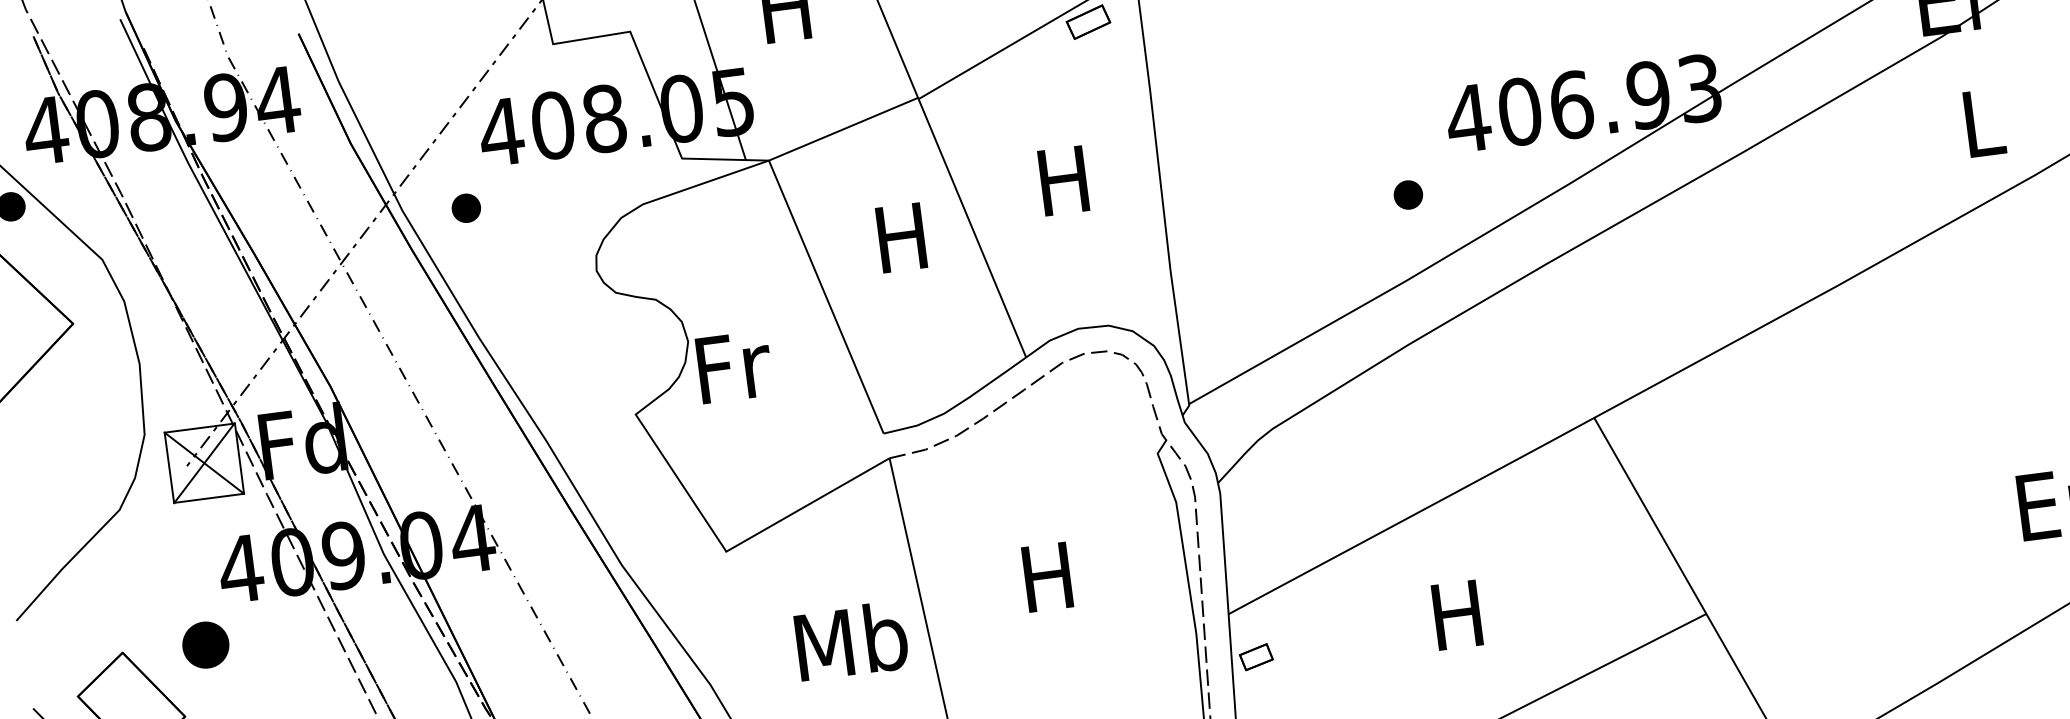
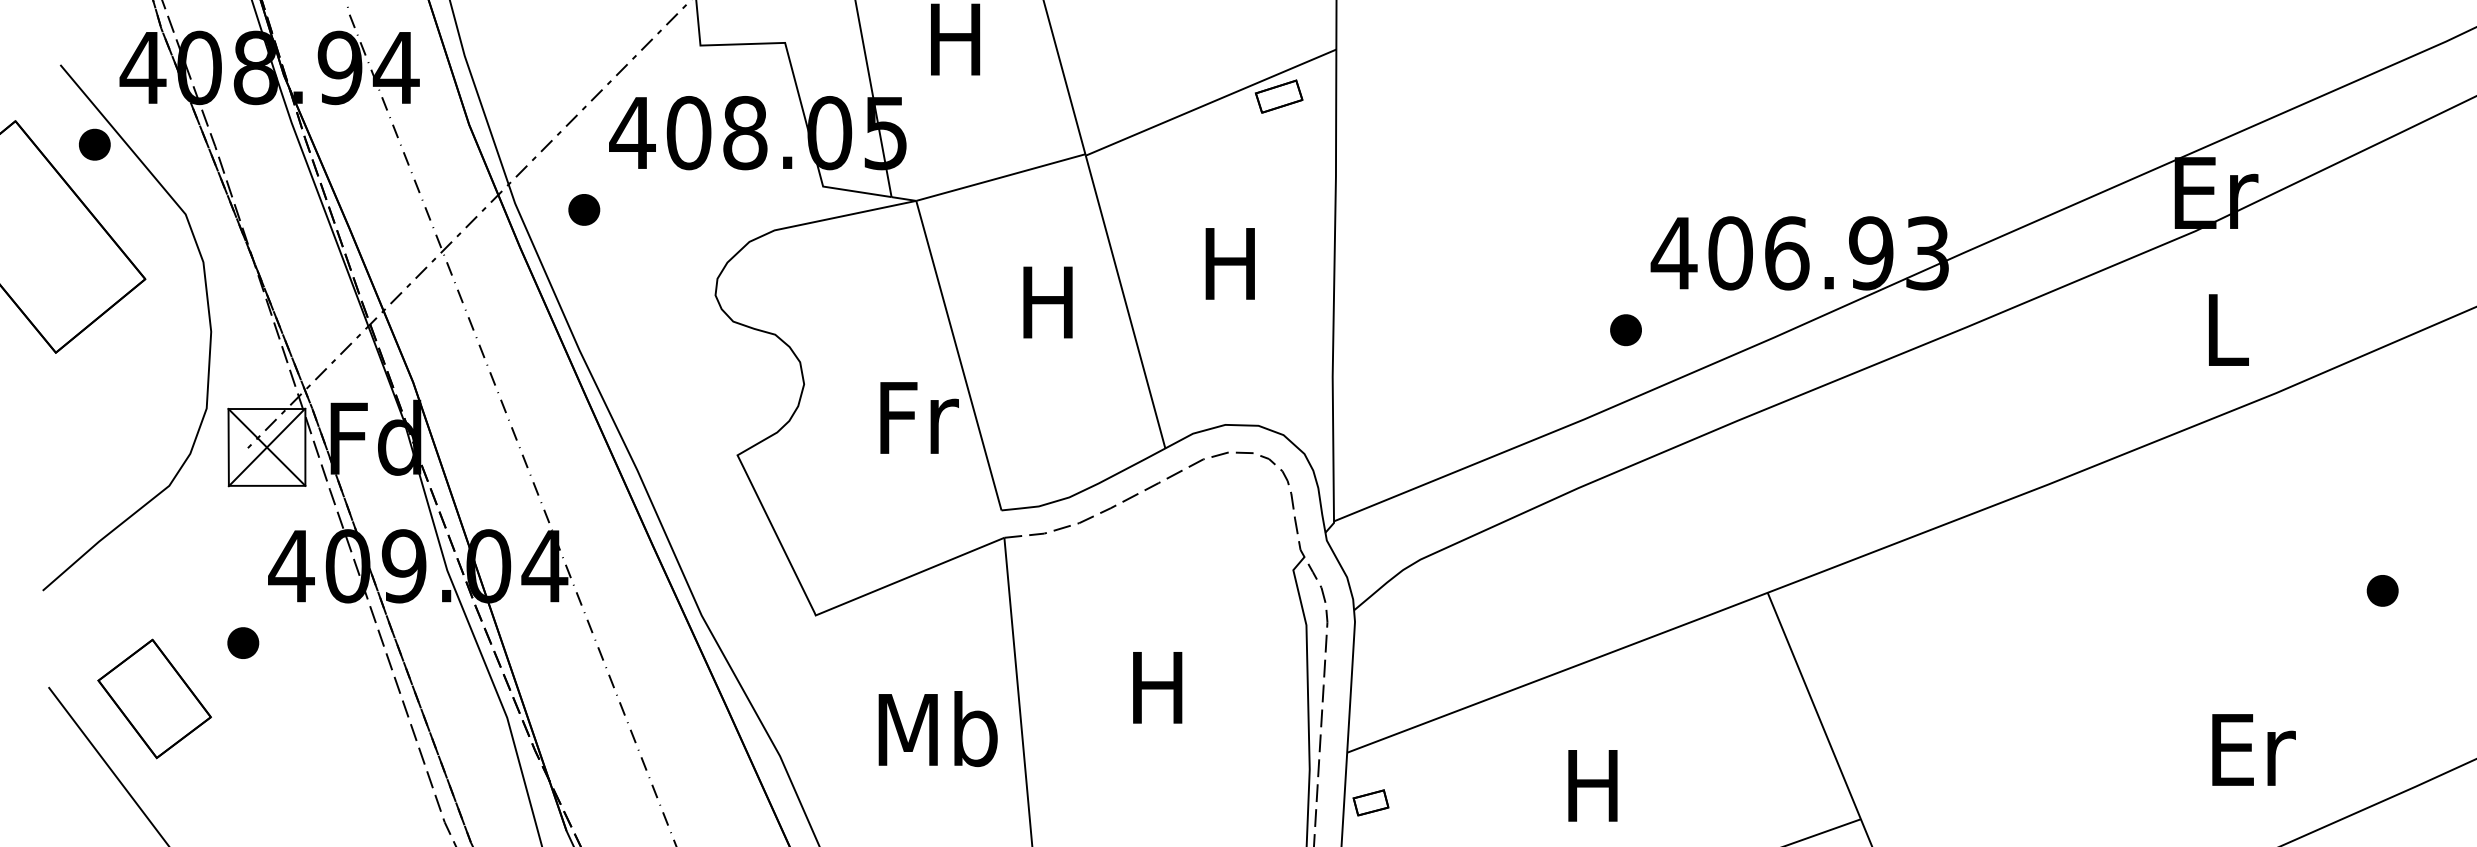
part: (1407, 195) -> (1625, 330), moved
text: (734, 366) -> (919, 417), moved
part: (206, 644) -> (243, 642), size x0.62

